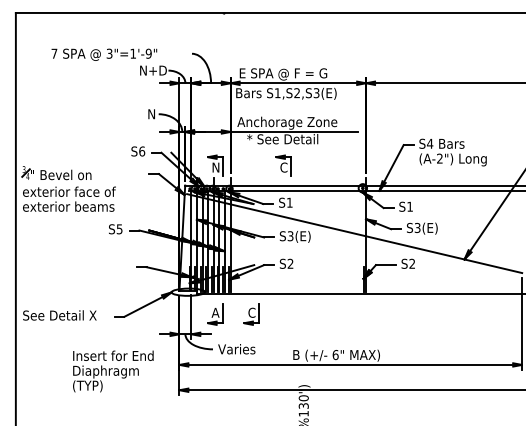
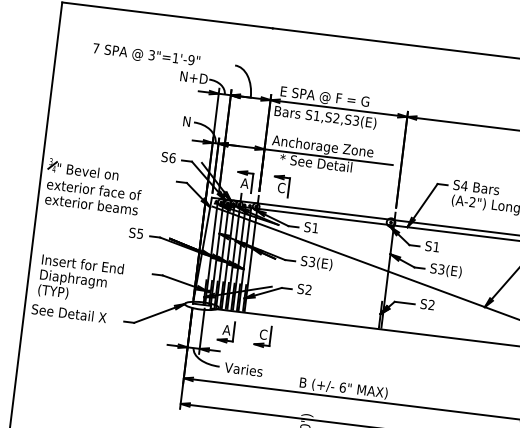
part: (283, 165) -> (281, 185), moved
text: (215, 167) -> (244, 183), N -> A
text: (113, 371) -> (81, 280), moved

